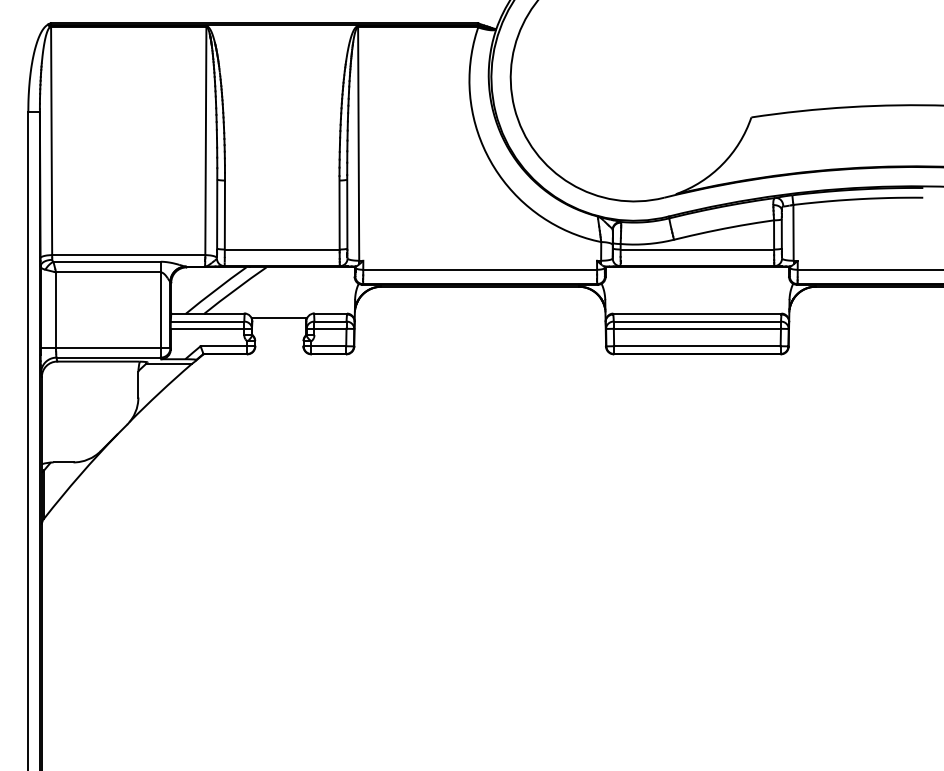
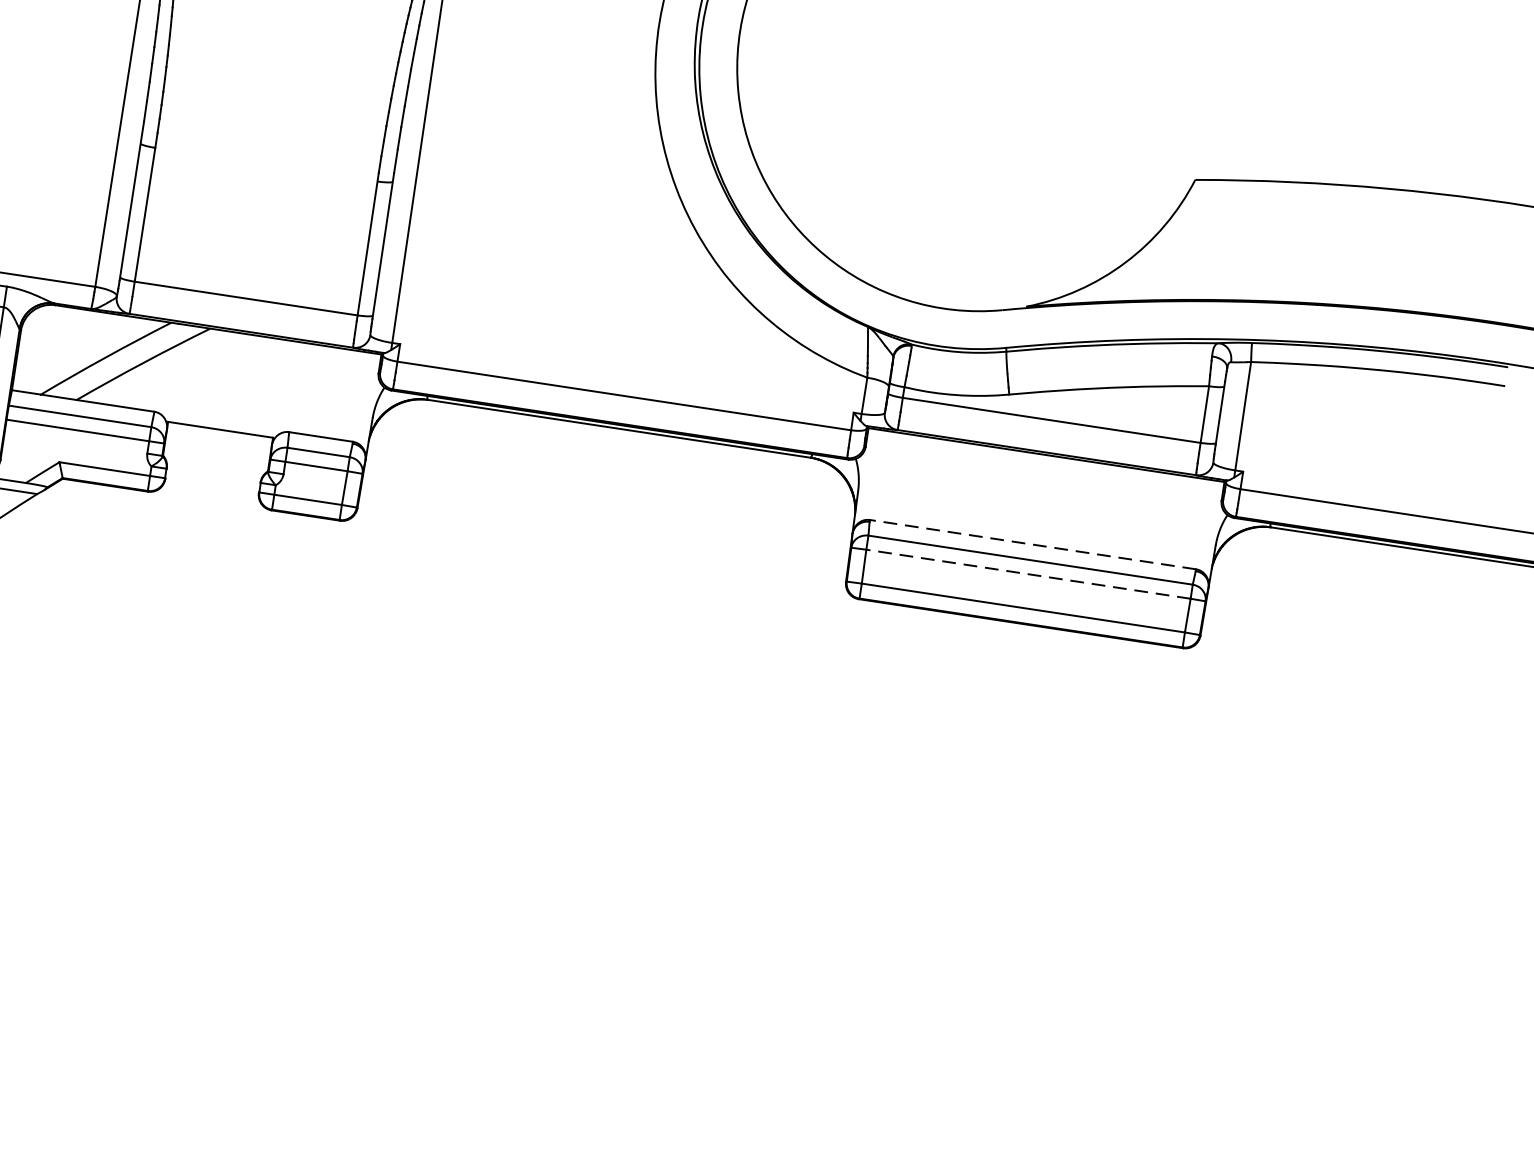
line: (696, 313) -> (1031, 544), solid -> dashed
line: (697, 328) -> (1028, 573), solid -> dashed

